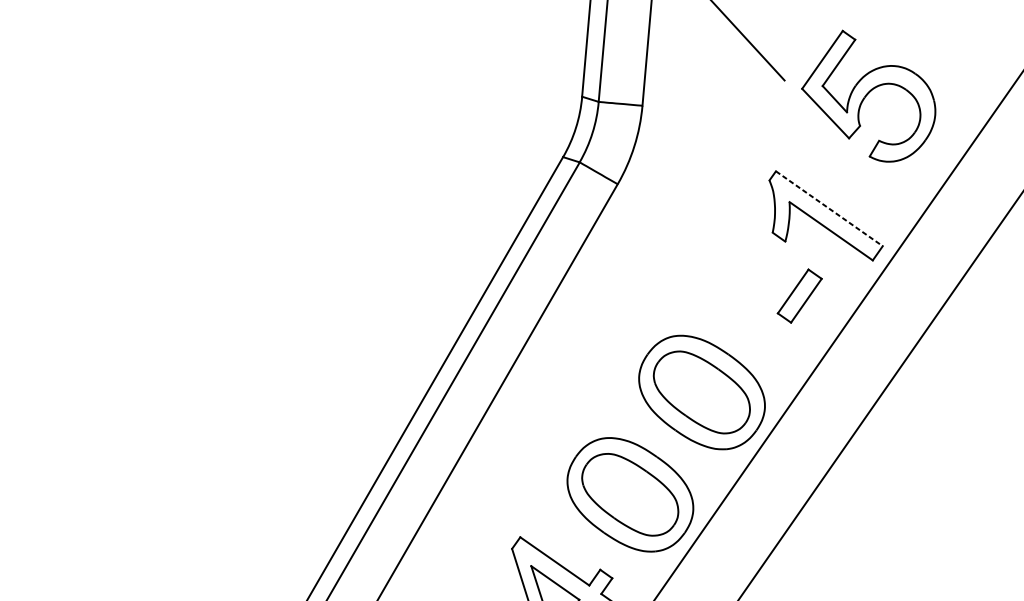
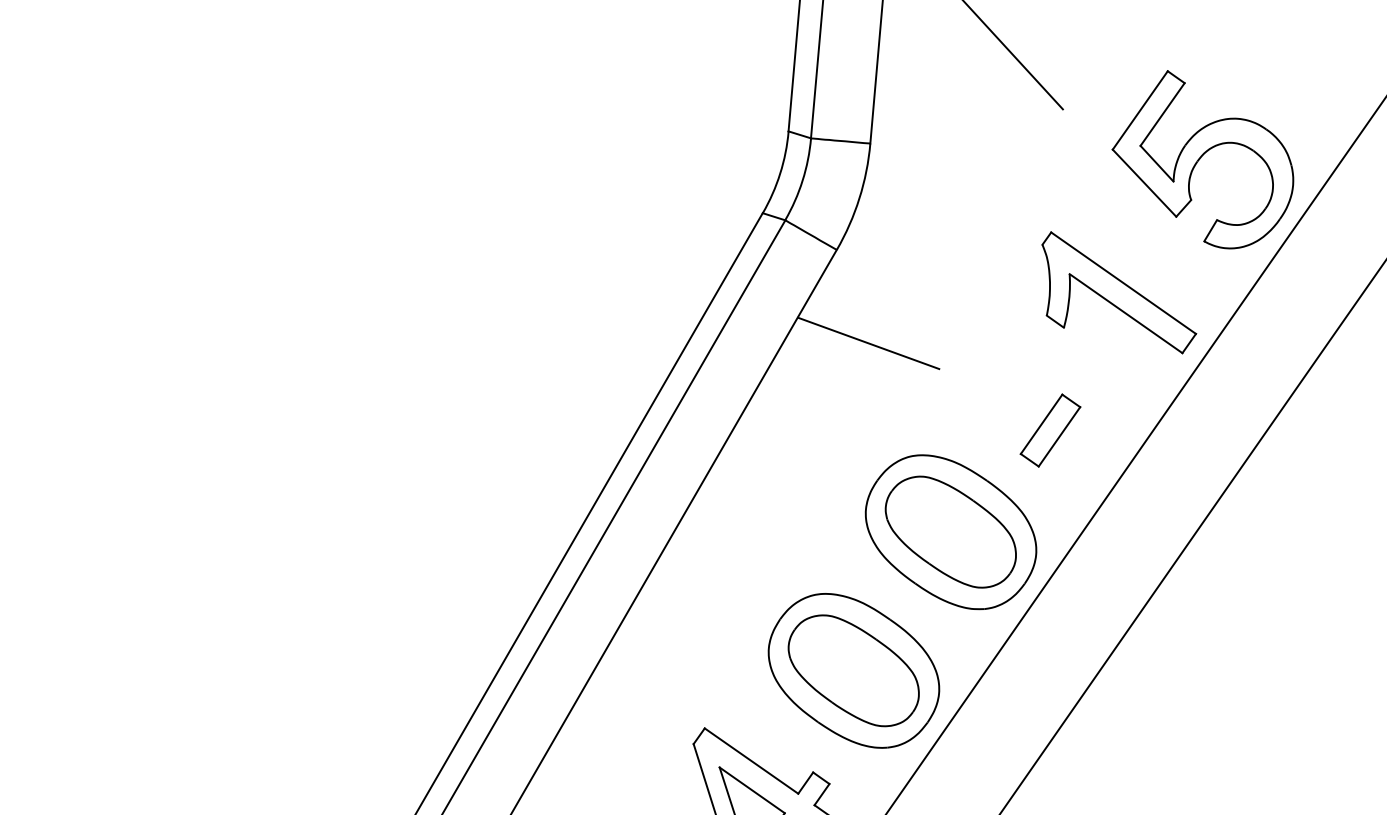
part: (868, 96) -> (1202, 159), moved
line: (830, 209) -> (1124, 283), dashed -> solid
line: (641, 253) -> (868, 343), added
part: (799, 296) -> (1050, 430), moved

